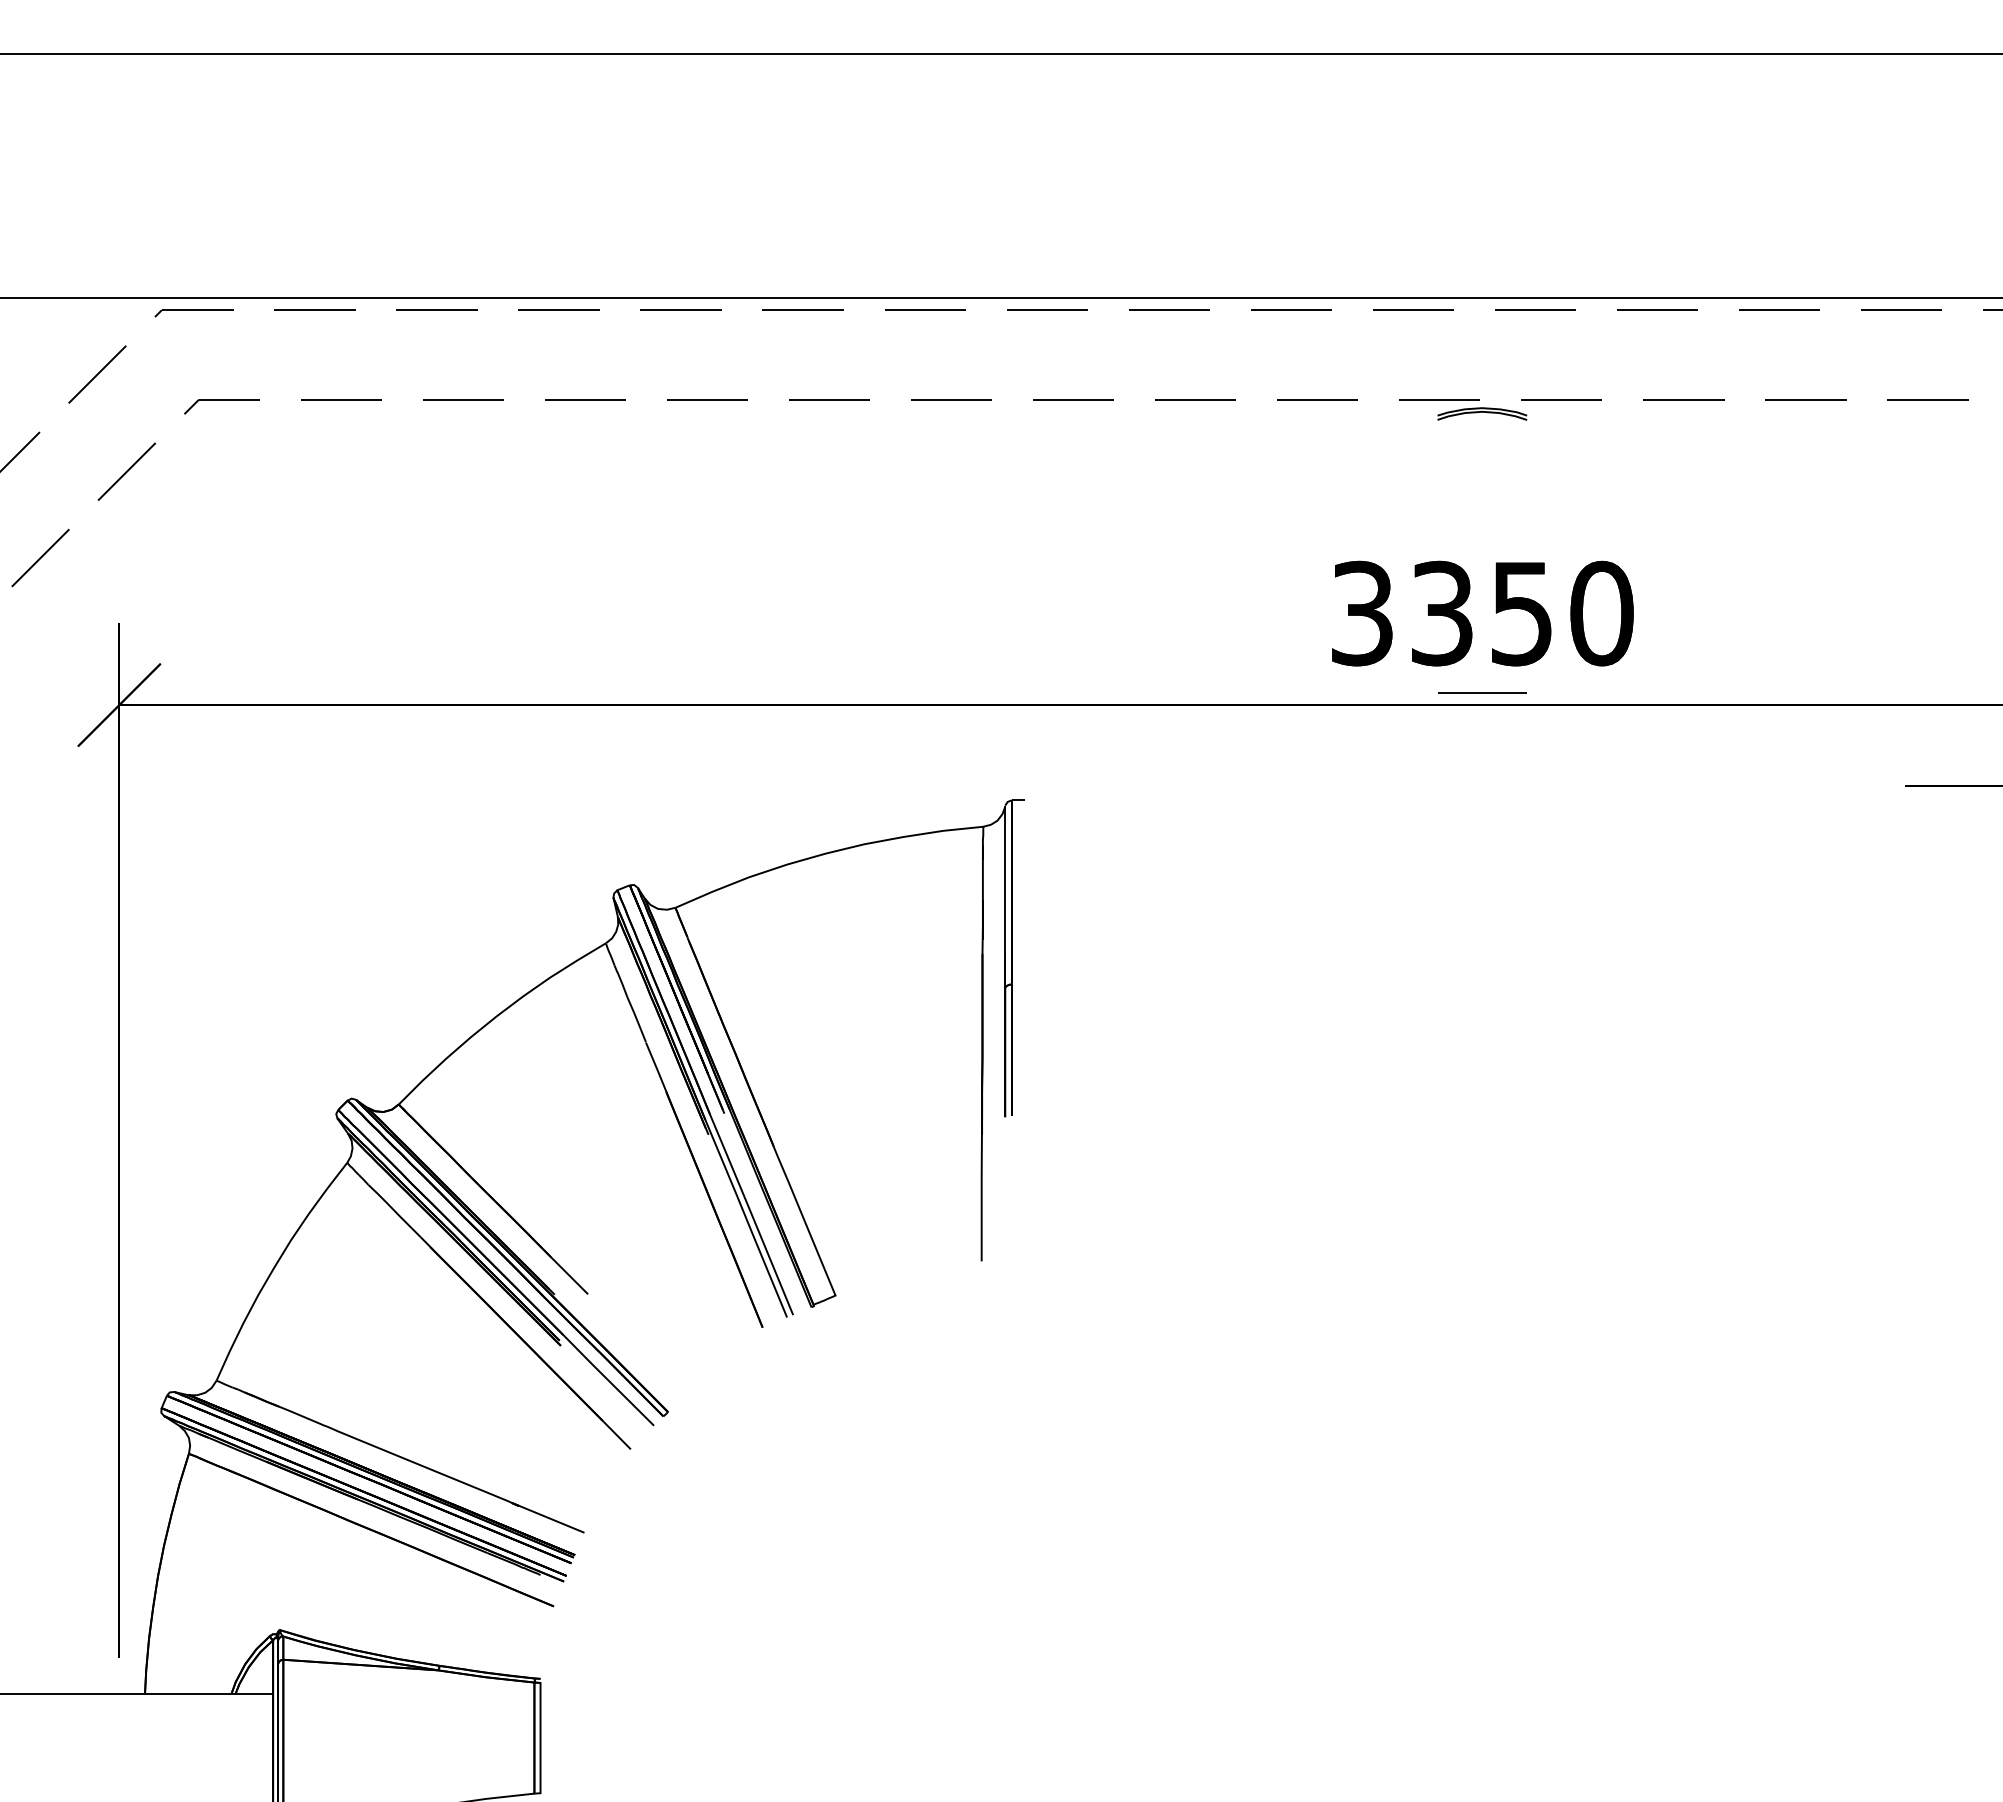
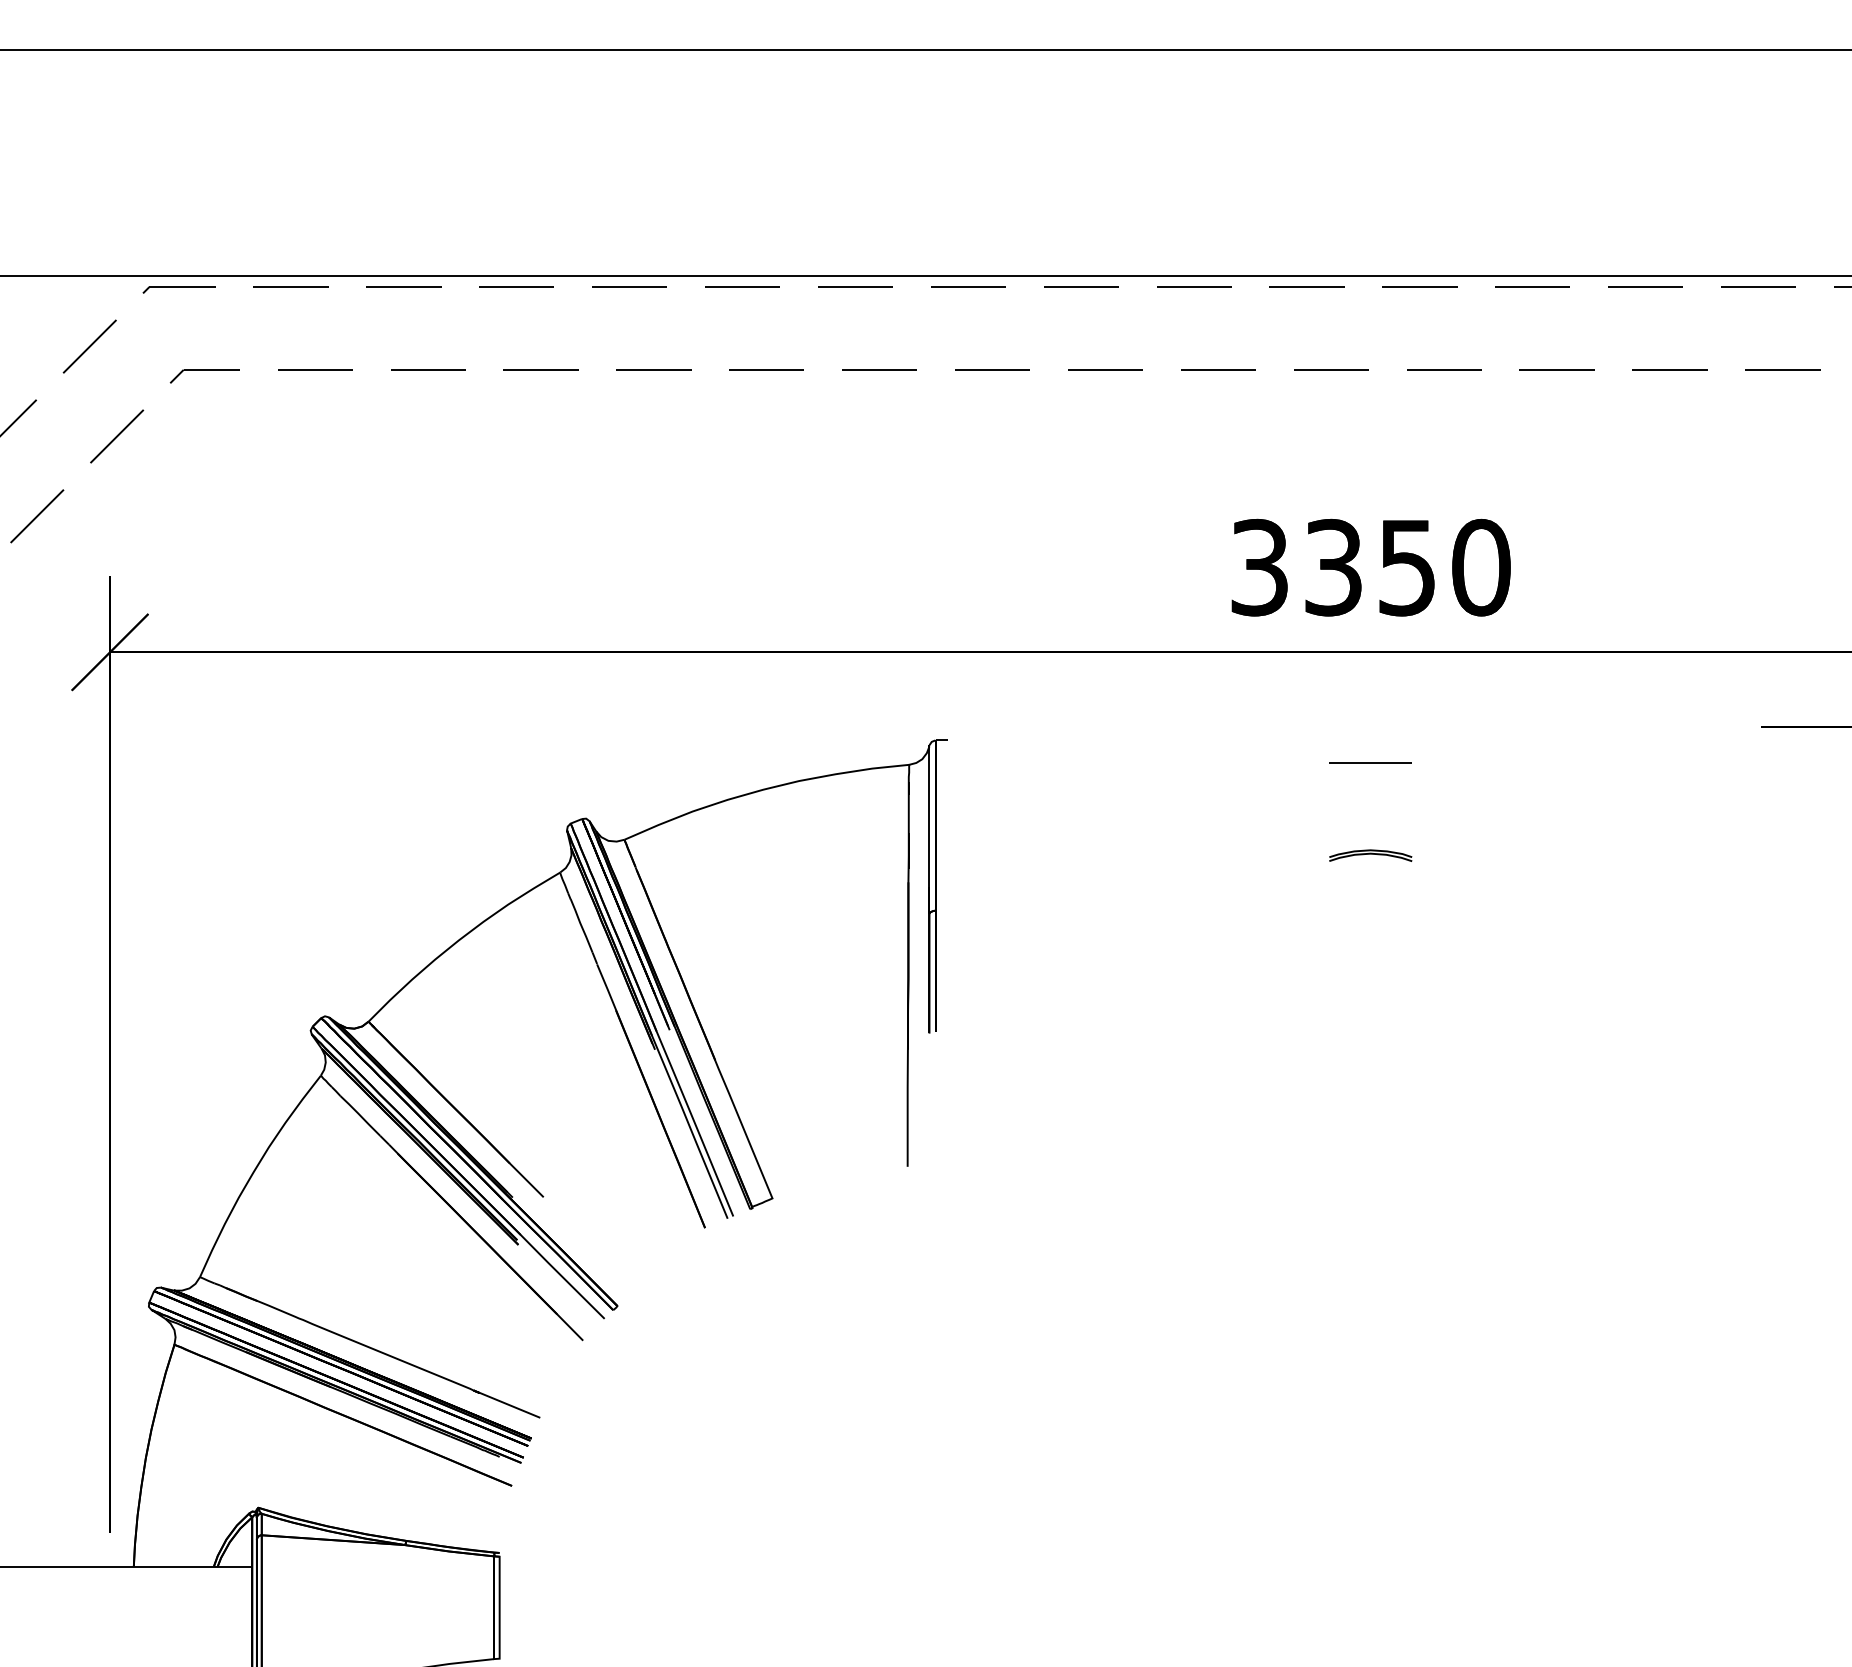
part: (1482, 413) -> (1370, 855), moved
line: (1482, 692) -> (1370, 762), moved

